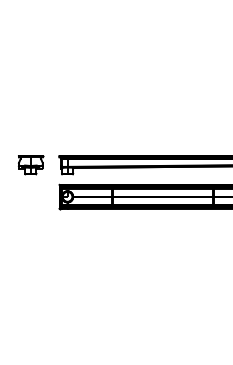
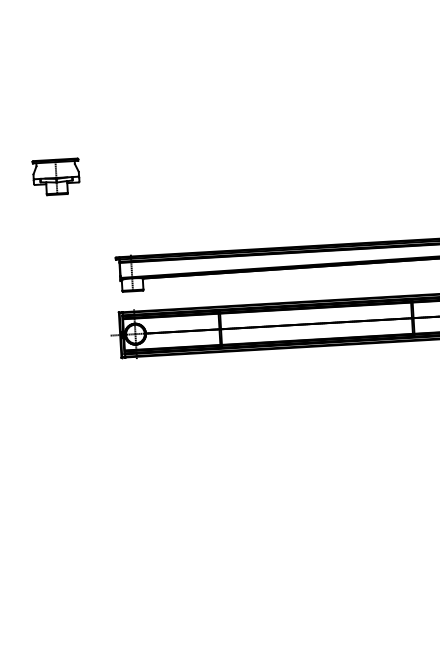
part: (31, 165) -> (57, 177), moved

